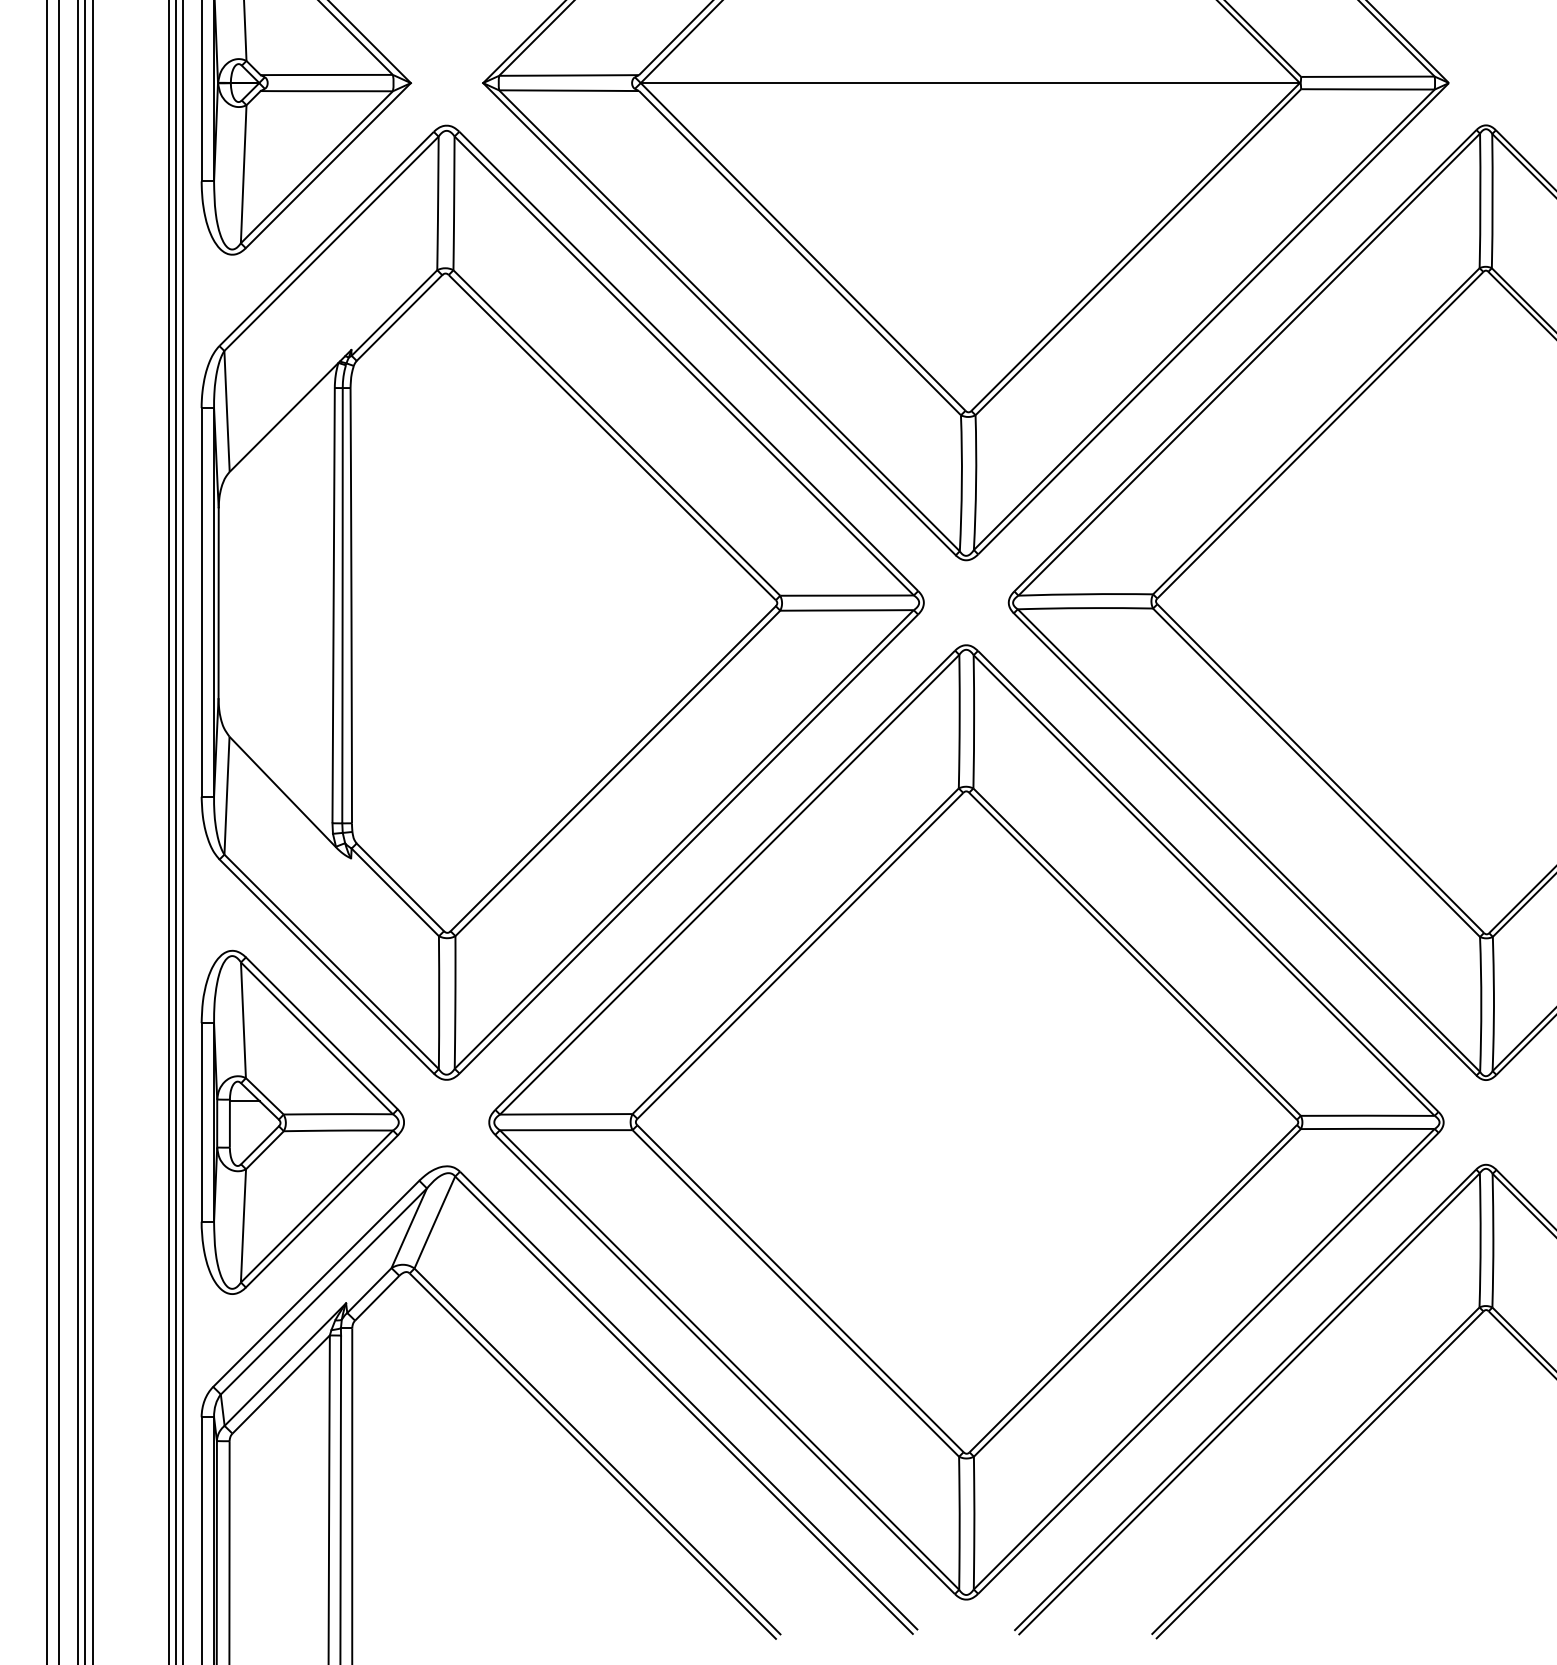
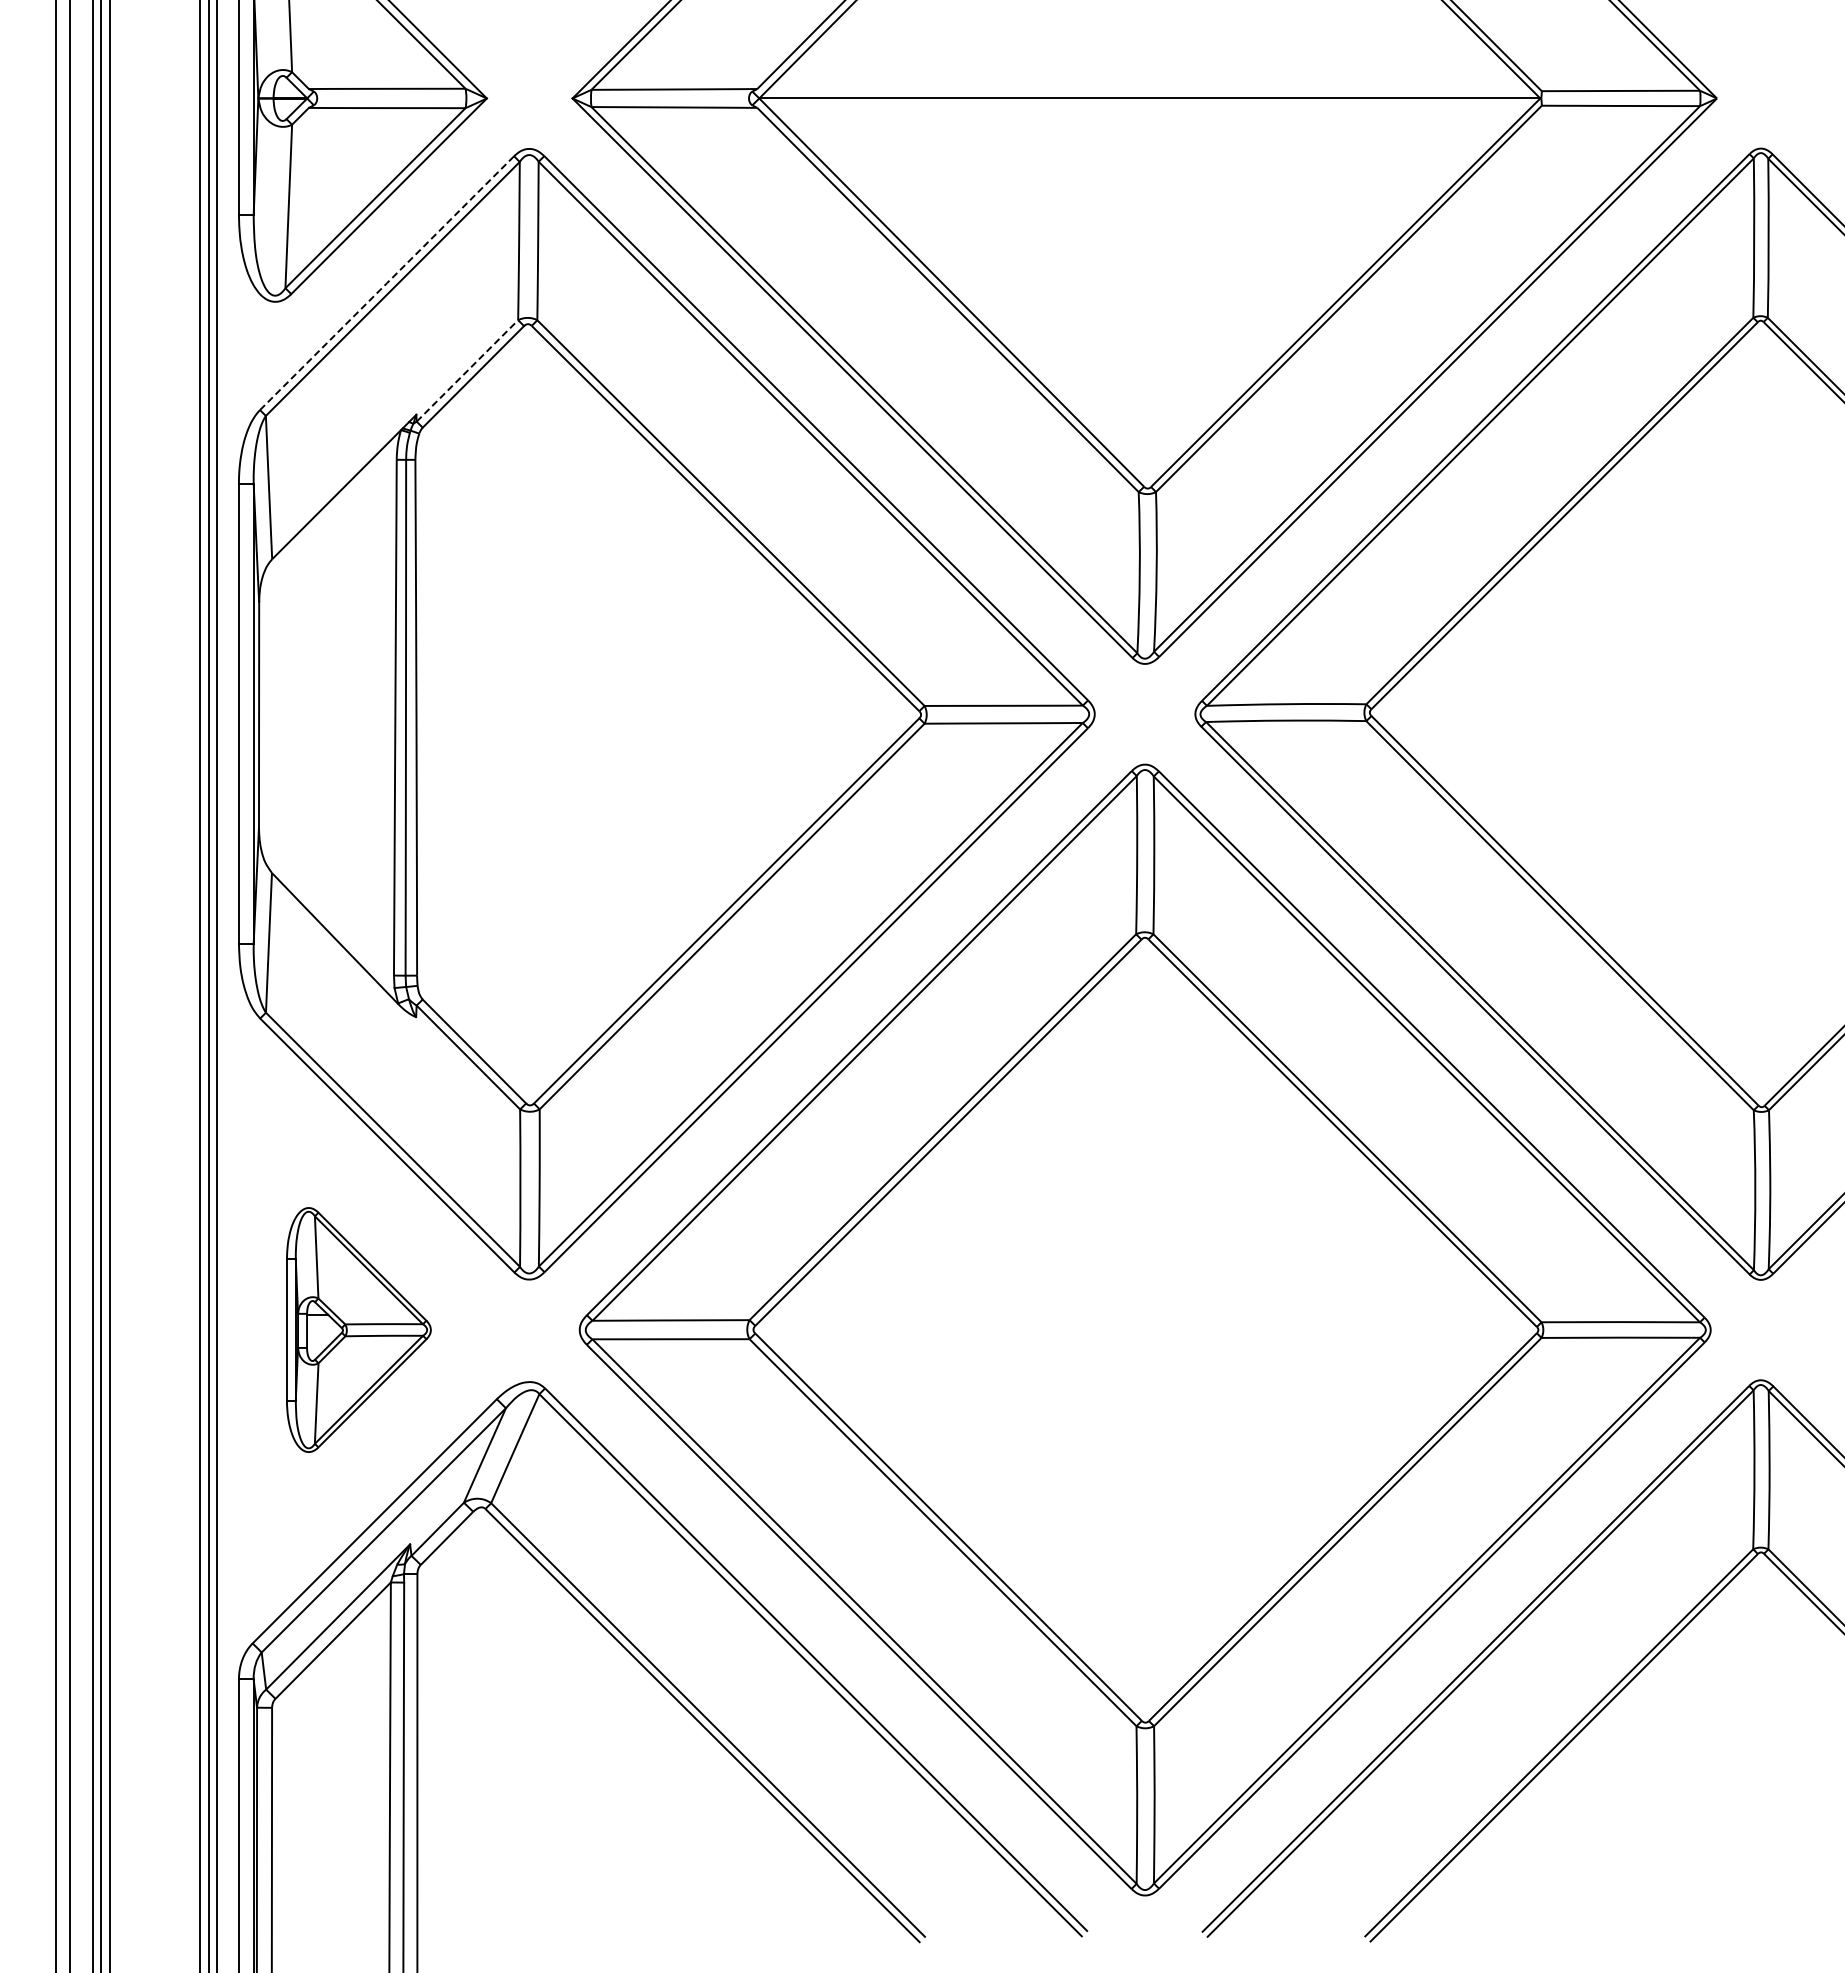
line: (327, 239) -> (387, 283), solid -> dashed
line: (394, 312) -> (467, 370), solid -> dashed
part: (302, 1121) -> (358, 1329), size x0.6

